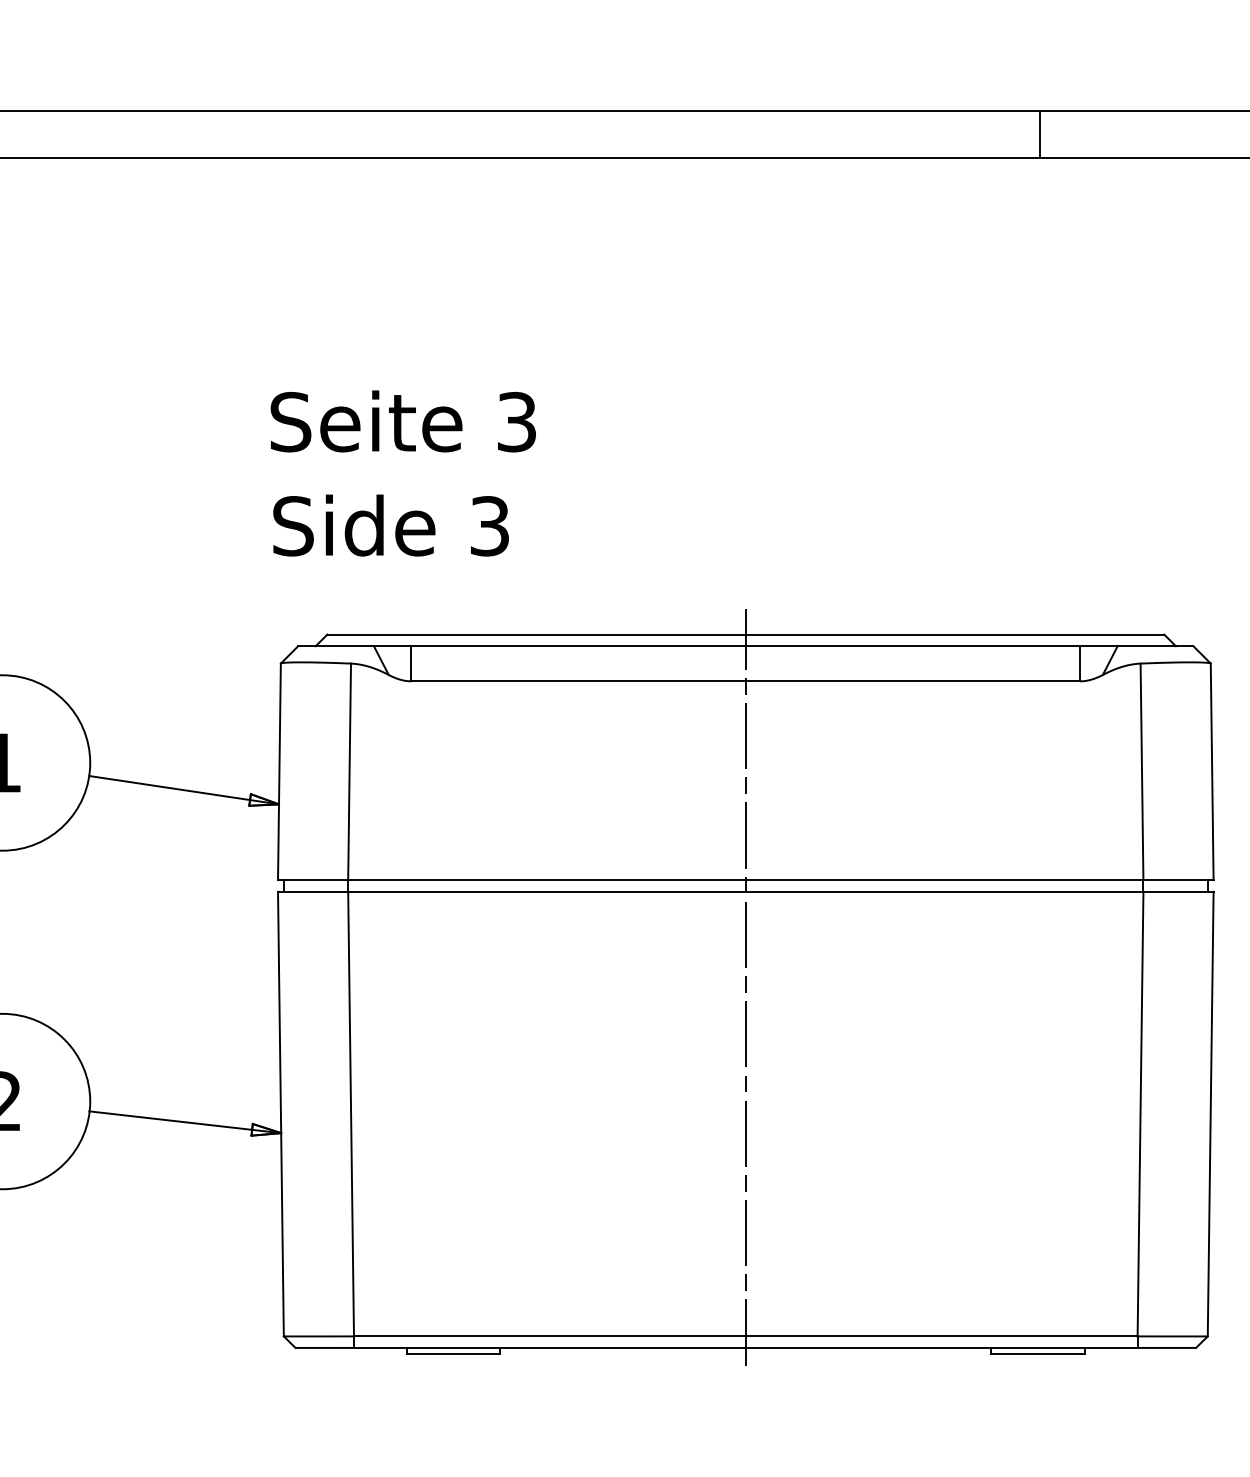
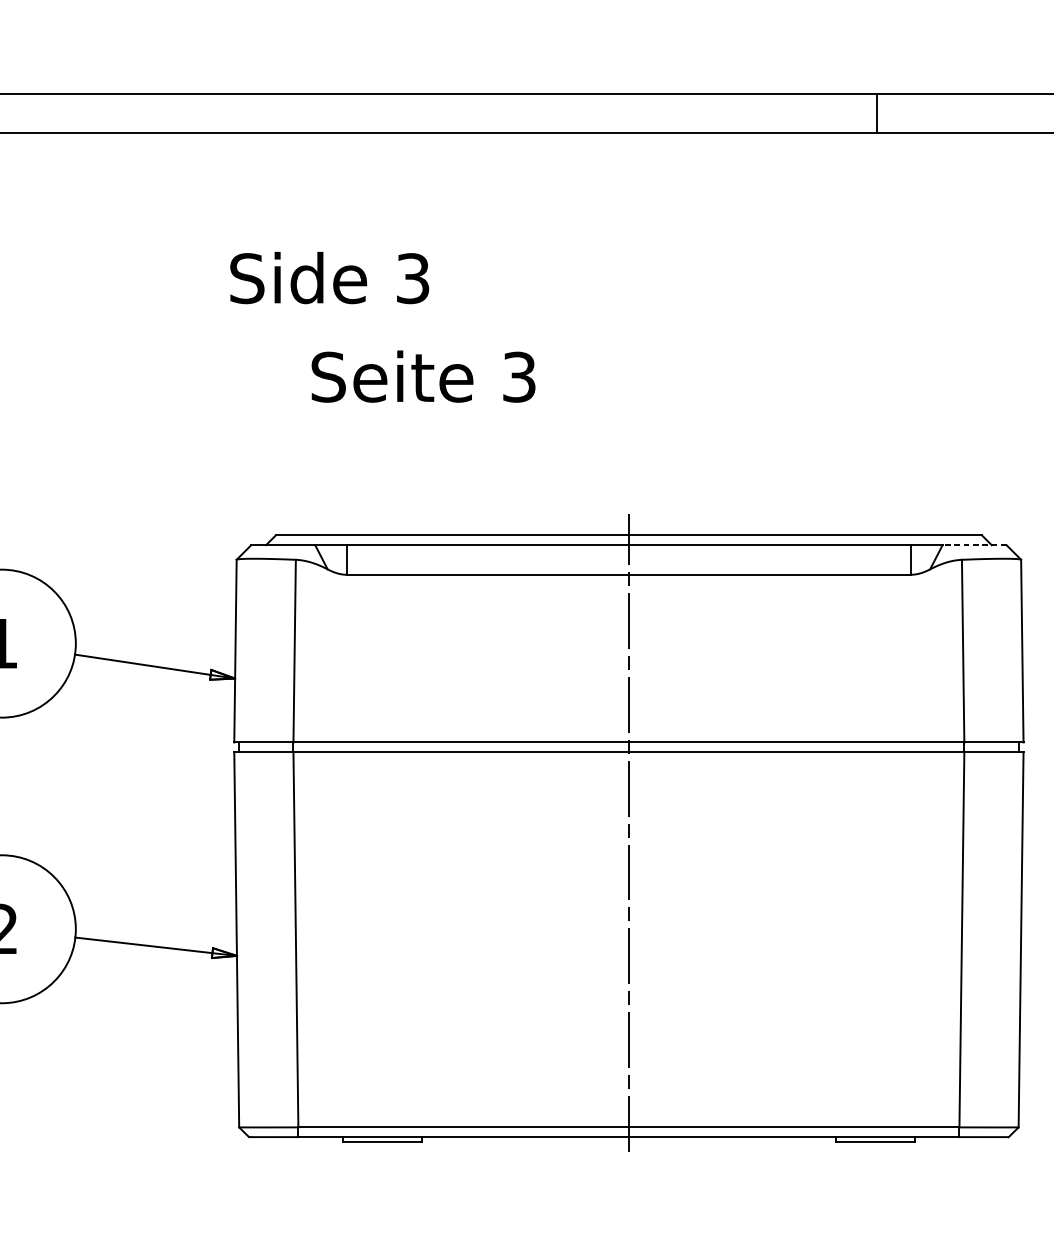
text: (402, 421) -> (422, 376), moved
text: (390, 525) -> (329, 277), moved
line: (1155, 646) -> (974, 545), solid -> dashed

